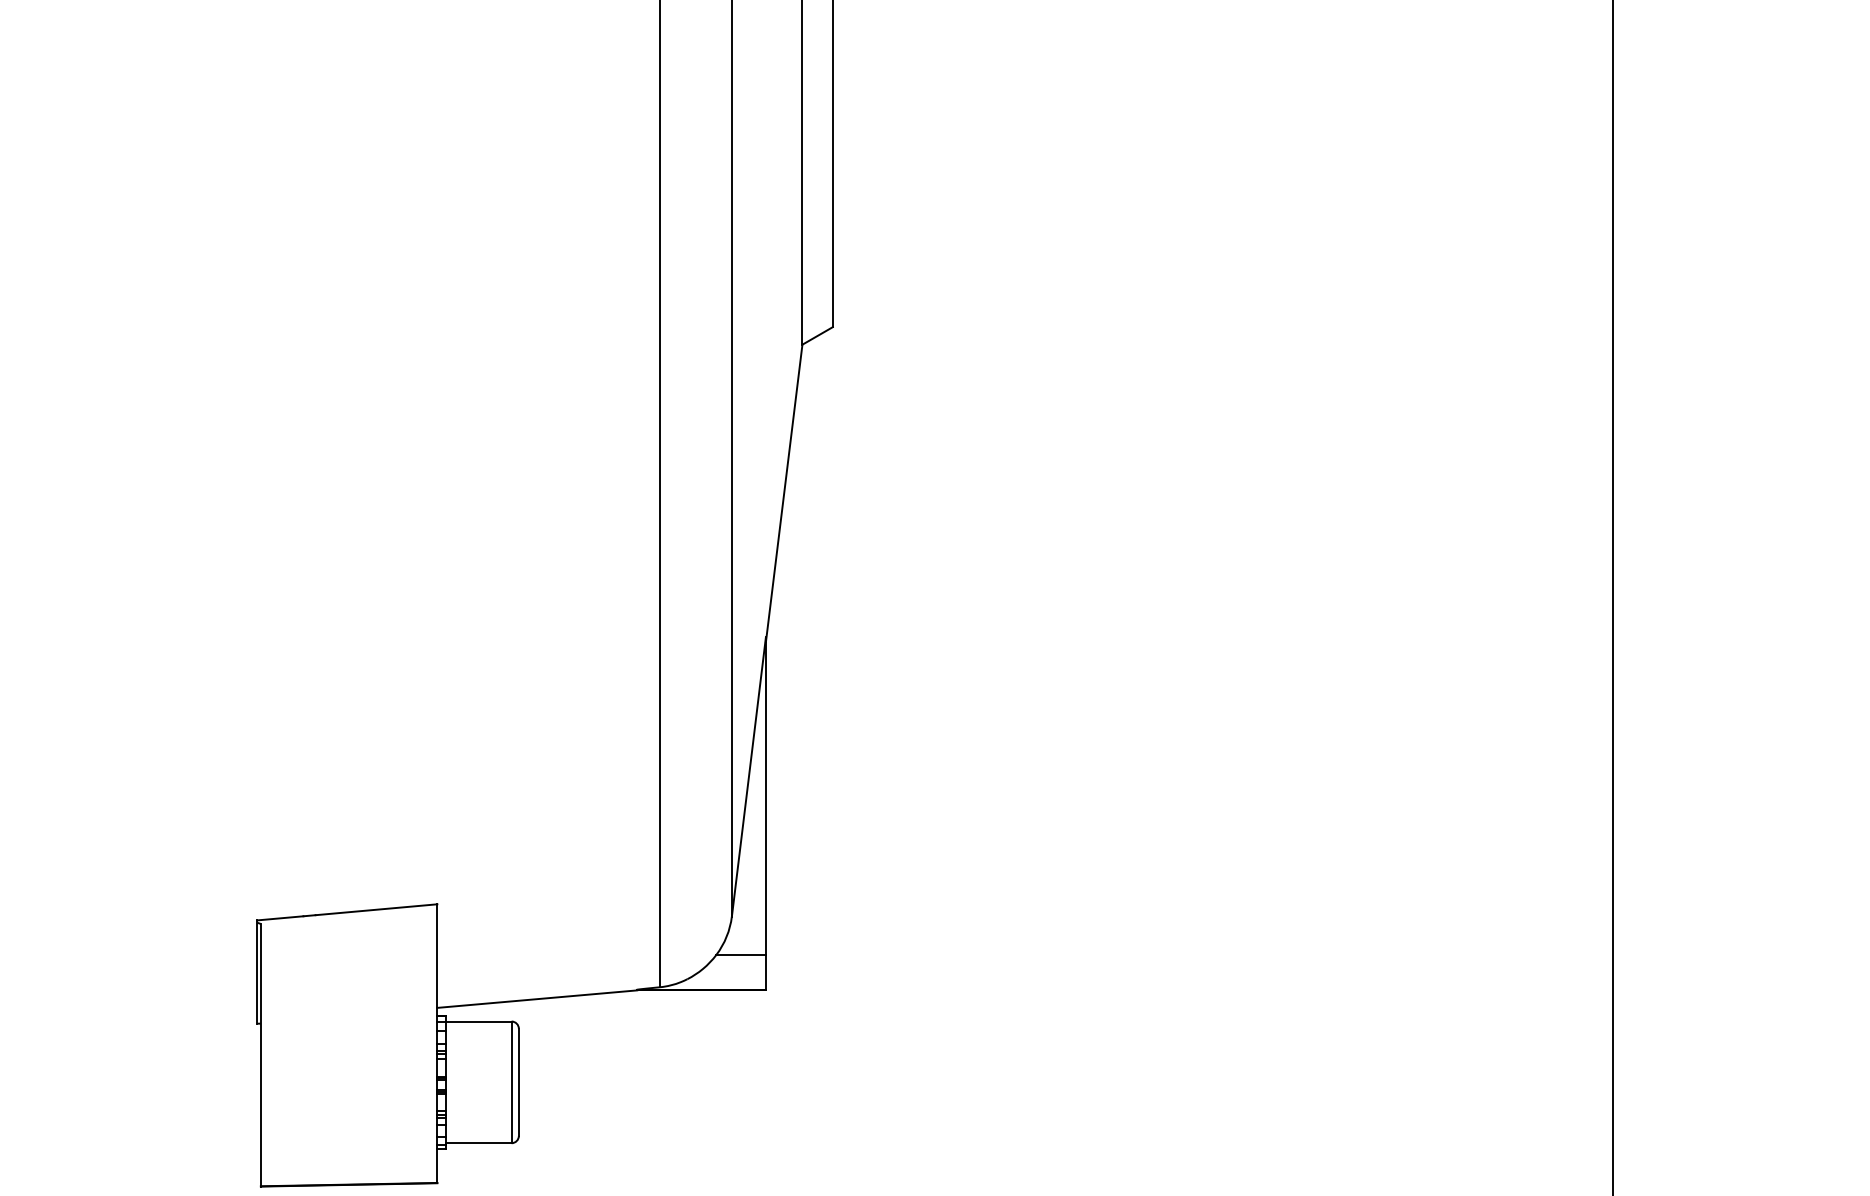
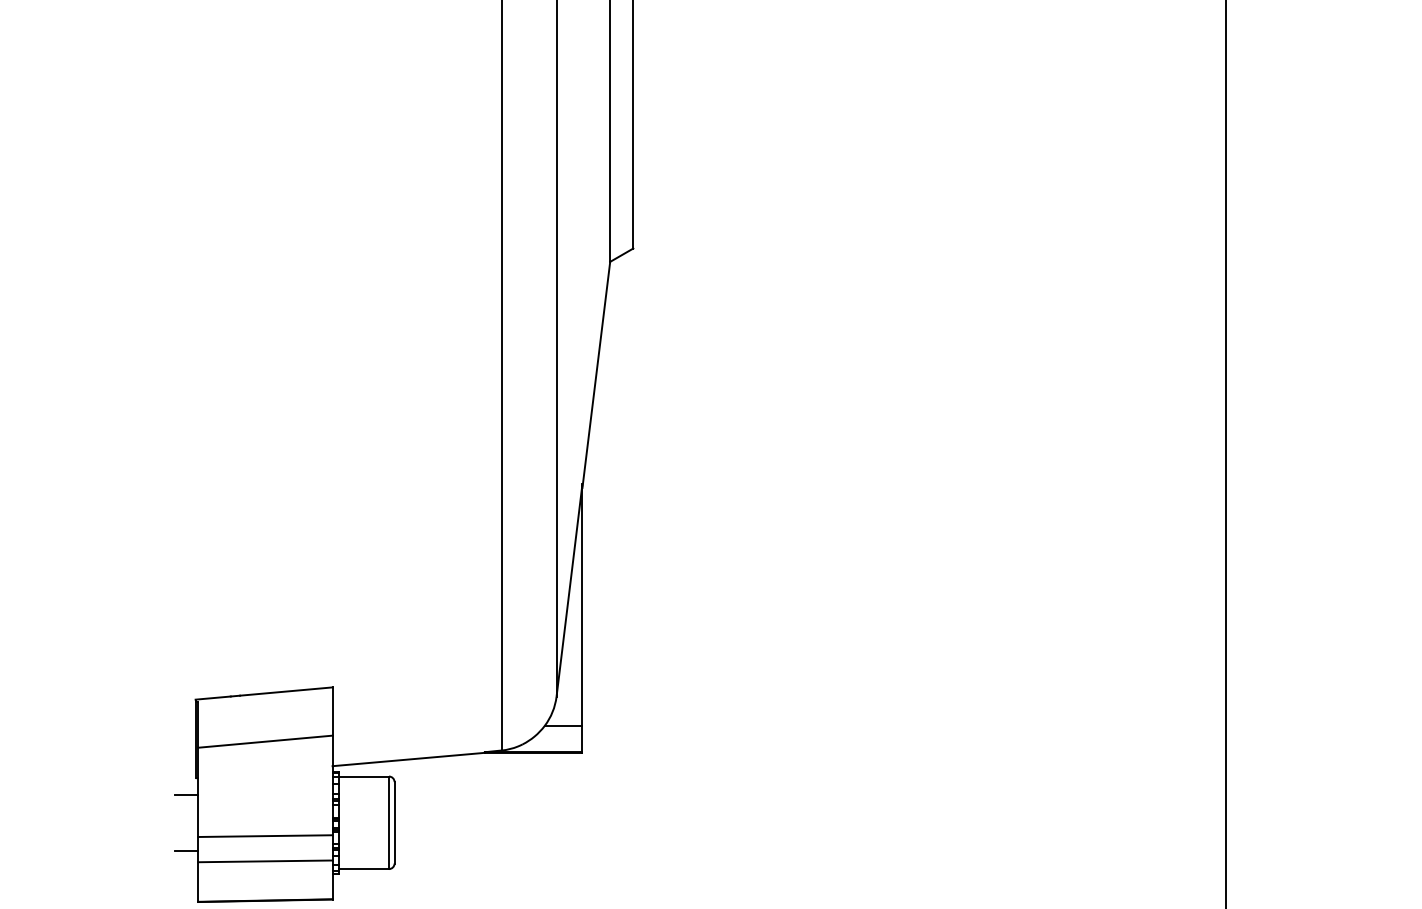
line: (348, 975) -> (265, 741), added
line: (245, 1045) -> (186, 794), added
line: (348, 1099) -> (265, 835), added
line: (245, 1118) -> (186, 850), added
line: (348, 1132) -> (265, 860), added

